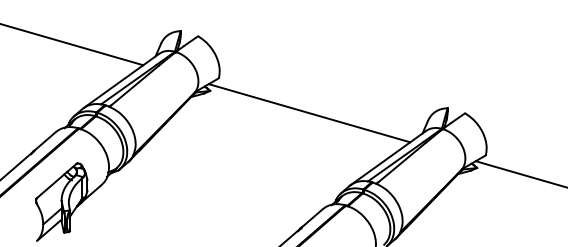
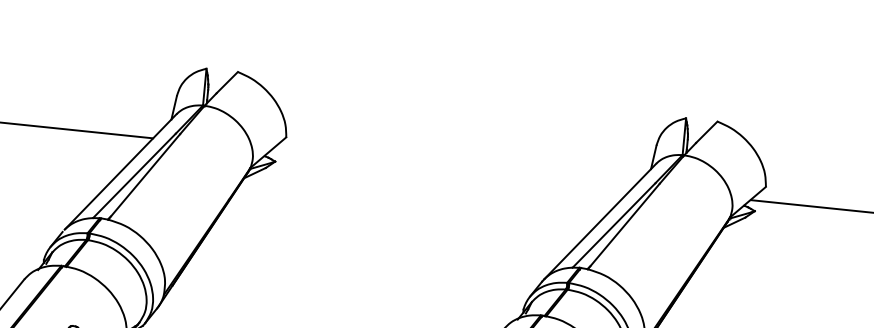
line: (309, 113) -> (451, 169), removed

